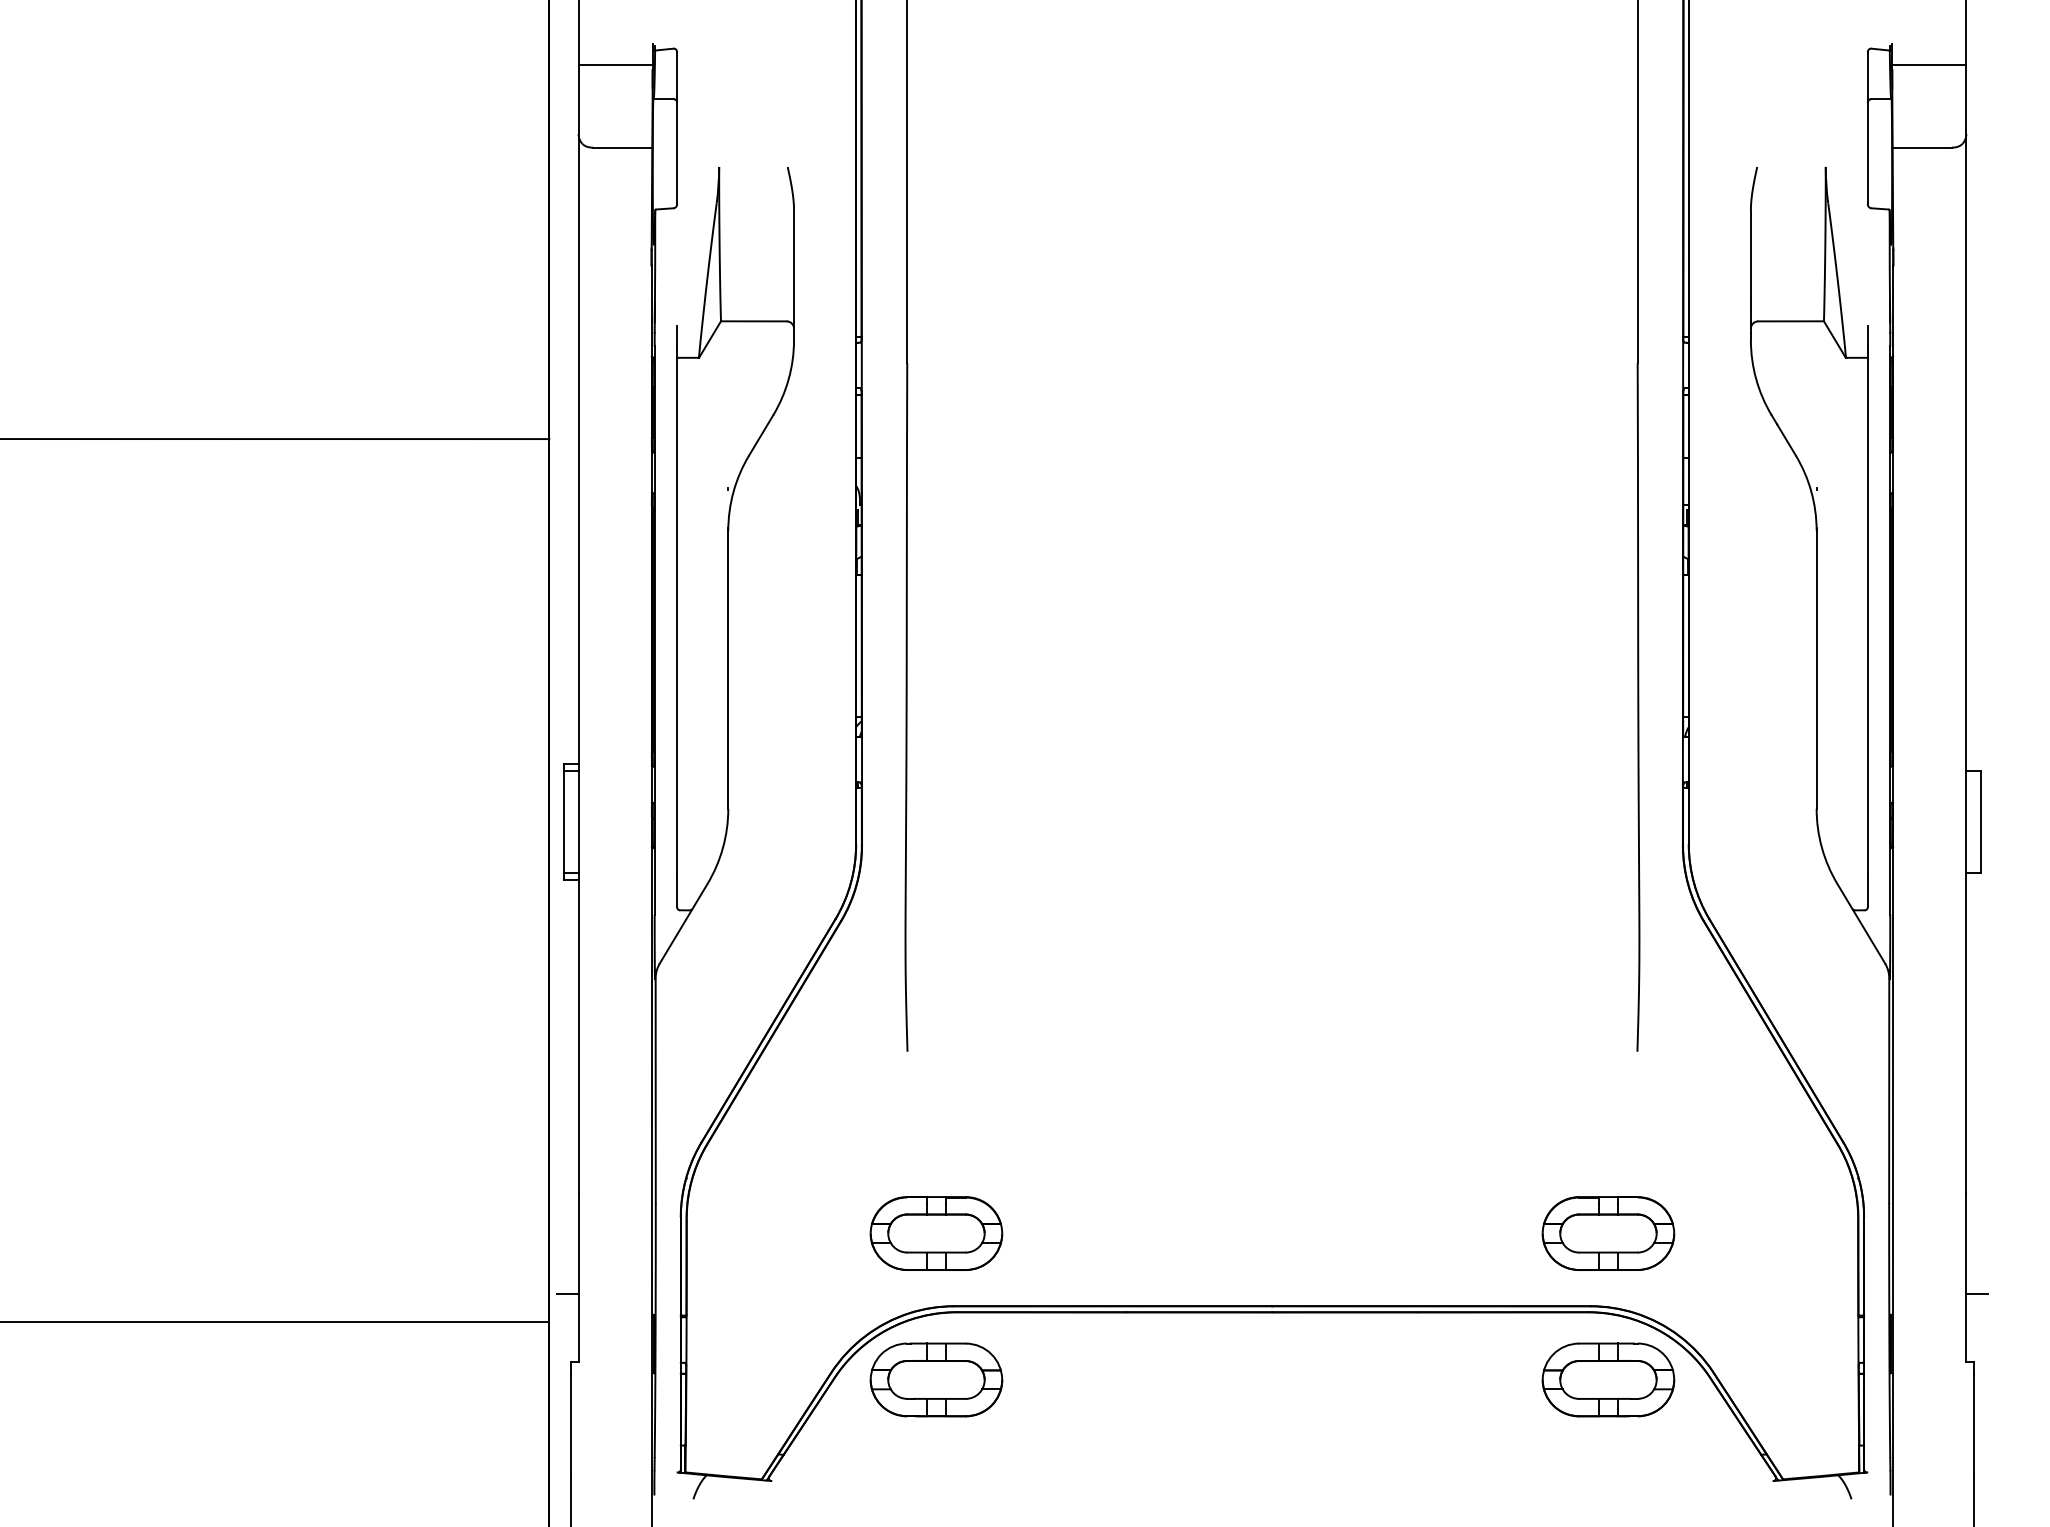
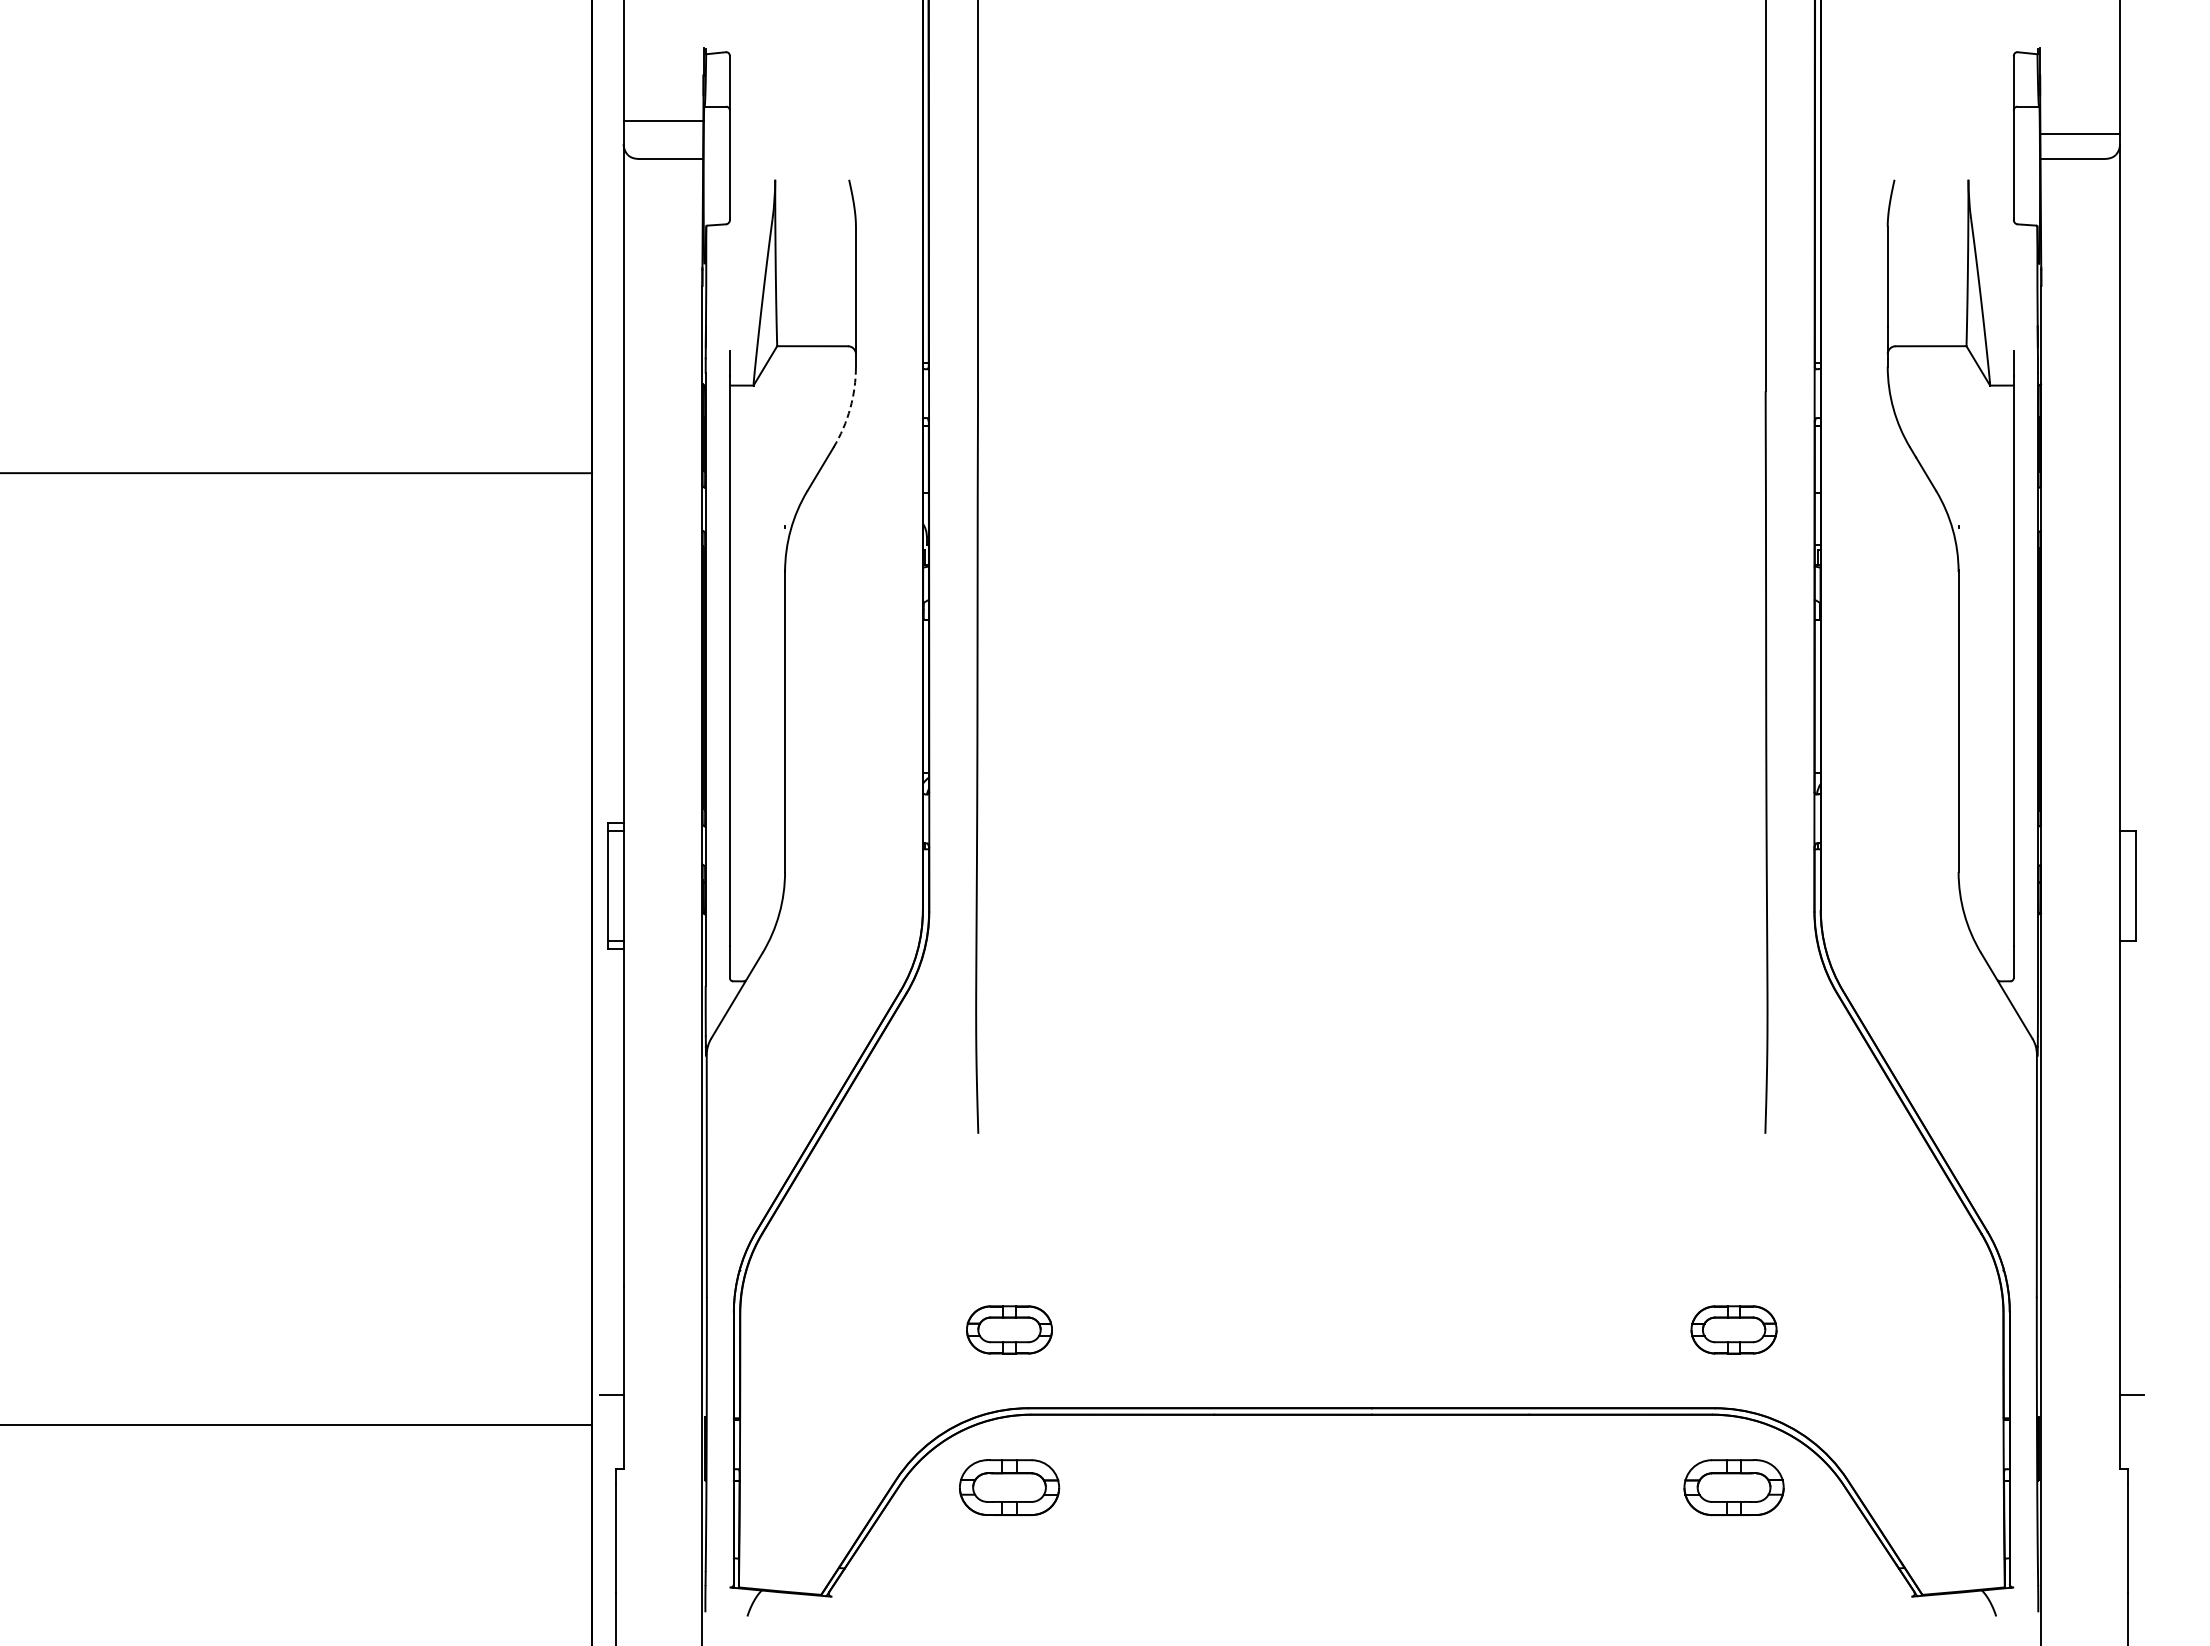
line: (615, 64) -> (663, 121), moved
line: (1929, 64) -> (2080, 134), moved
arc: (788, 379) -> (850, 408), solid -> dashed
part: (936, 1233) -> (1009, 1329), size x0.6
part: (1607, 1233) -> (1733, 1329), size x0.6
part: (936, 1379) -> (1009, 1487), size x0.7
part: (1607, 1379) -> (1733, 1487), size x0.7

